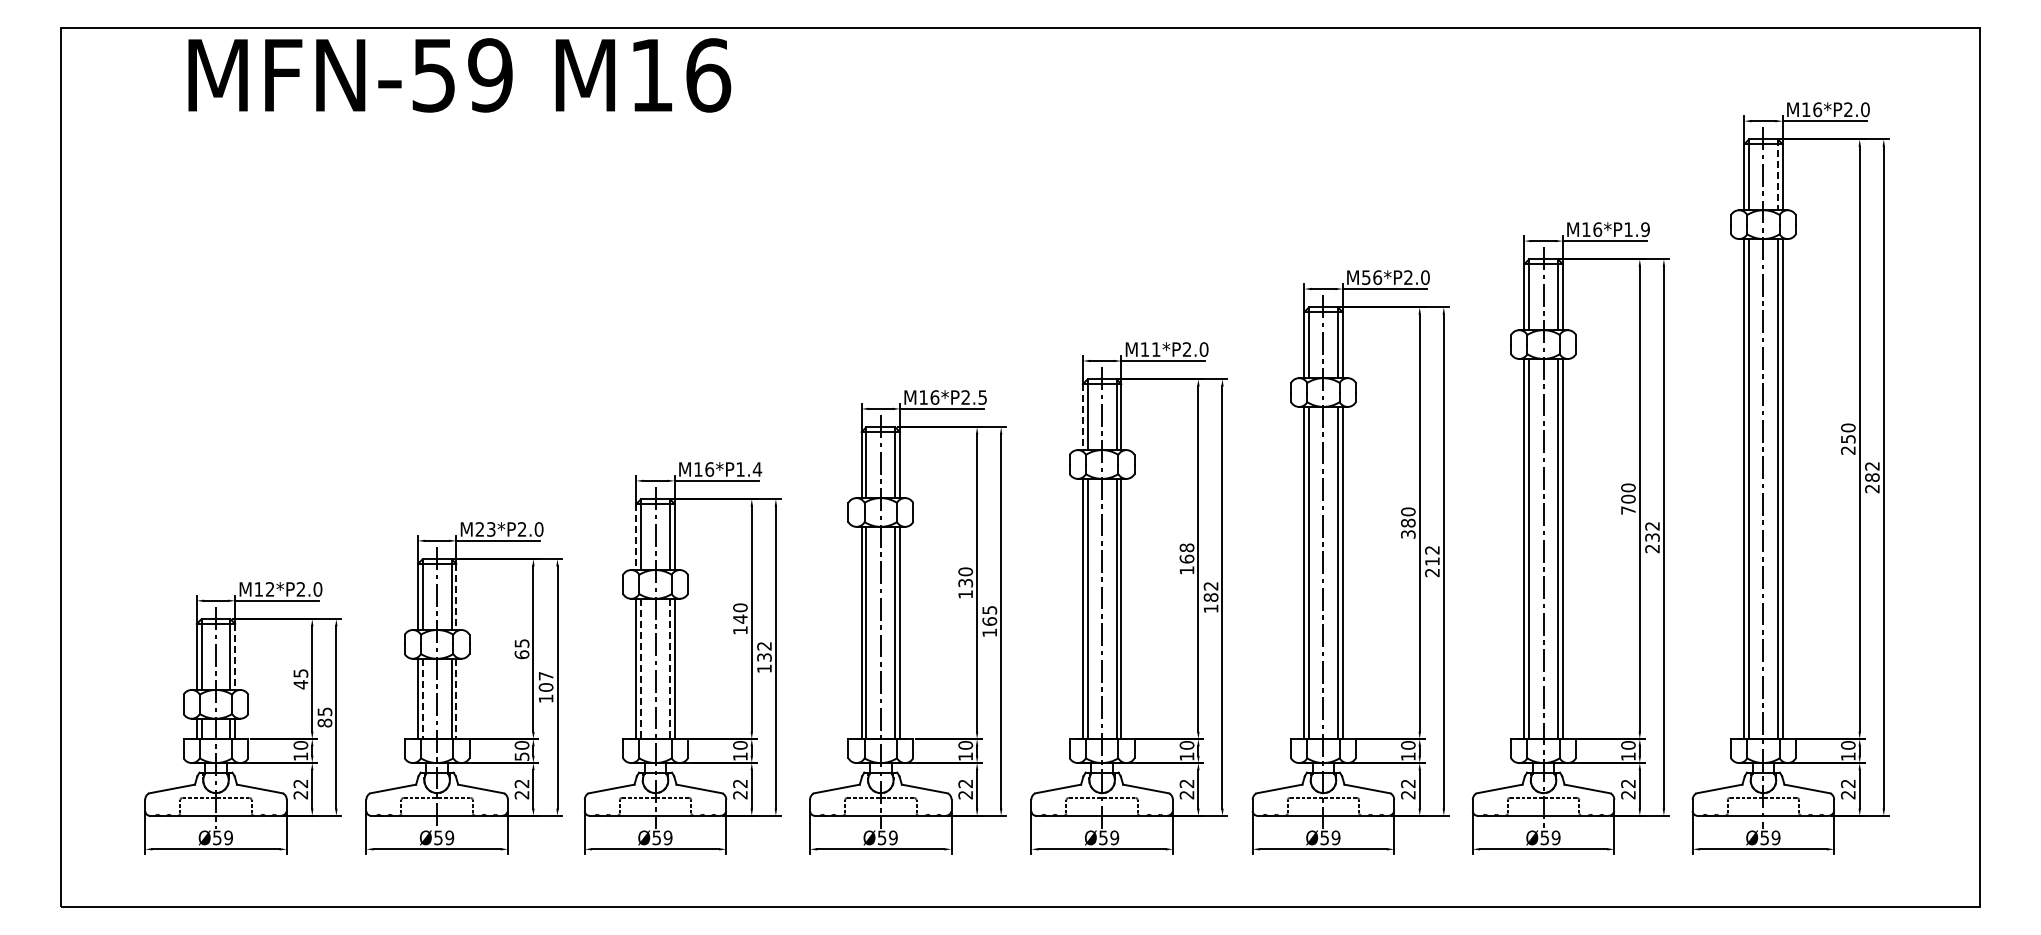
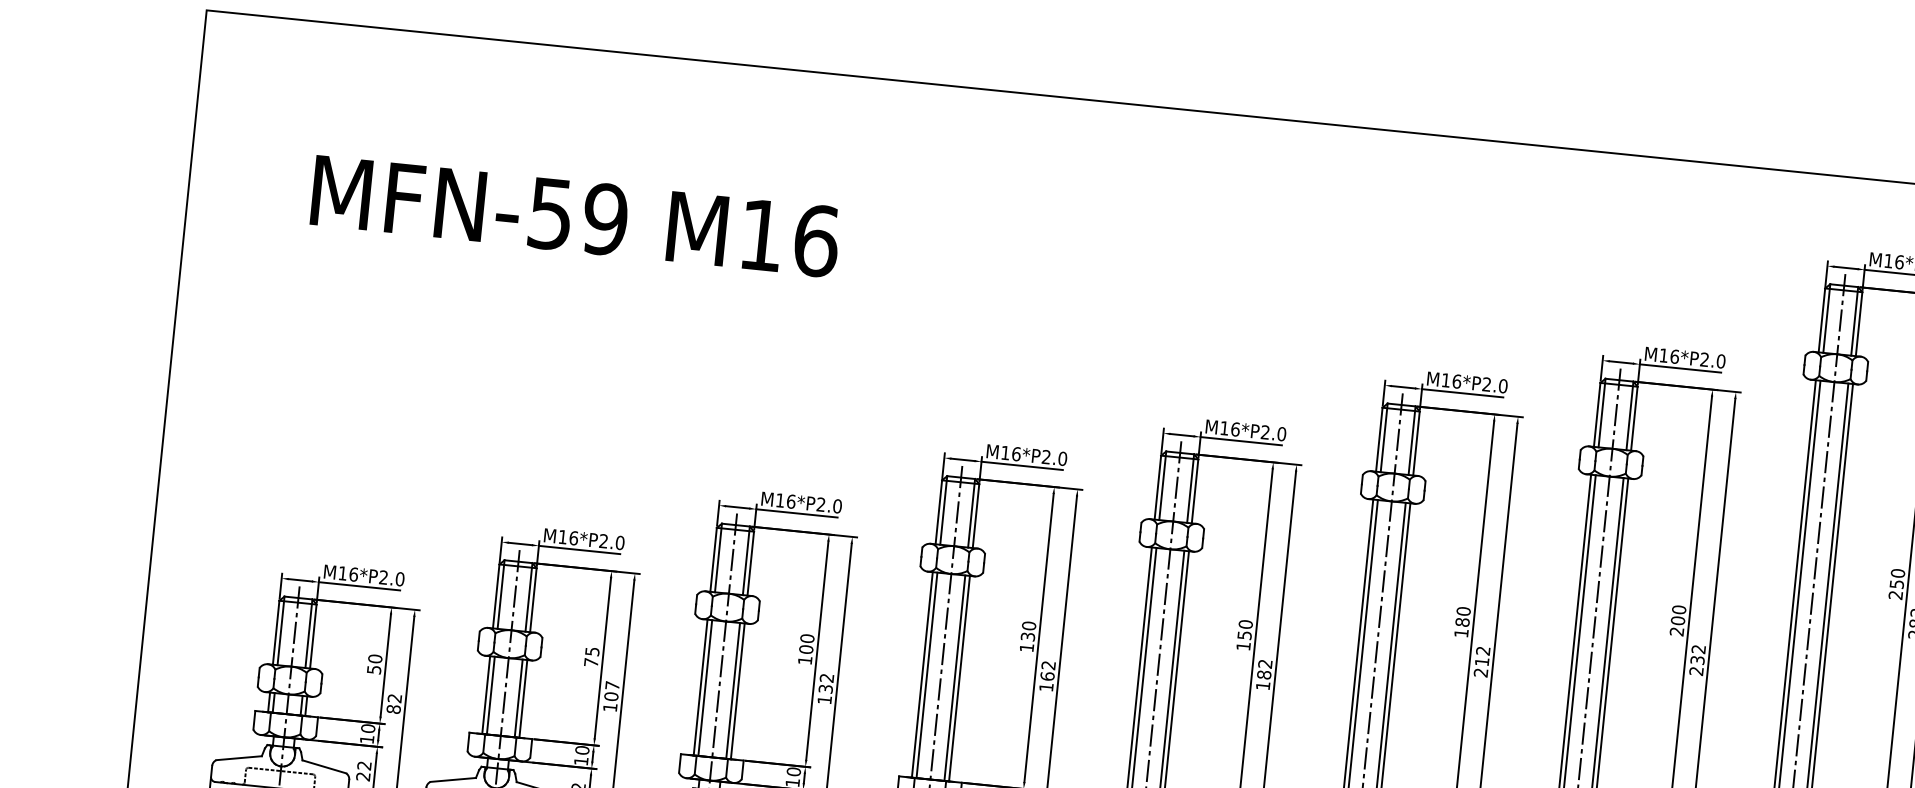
text: (459, 75) -> (575, 216), moved
line: (1777, 175) -> (1854, 321), dashed -> solid
text: (1636, 229) -> (1712, 360), M16*P1.9 -> M16*P2.0
text: (1366, 277) -> (1446, 380), M56*P2.0 -> M16*P2.0
text: (1156, 349) -> (1235, 429), M11*P2.0 -> M16*P2.0
text: (982, 397) -> (1062, 458), M16*P2.5 -> M16*P2.0
line: (1082, 417) -> (1157, 487), dashed -> solid
text: (749, 469) -> (829, 505), M16*P1.4 -> M16*P2.0
text: (1628, 510) -> (1677, 631), 700 -> 200
text: (485, 529) -> (568, 537), M23*P2.0 -> M16*P2.0
text: (1408, 534) -> (1461, 633), 380 -> 180
line: (636, 537) -> (713, 560), dashed -> solid
text: (1186, 553) -> (1244, 629), 168 -> 150
text: (269, 589) -> (353, 574), M12*P2.0 -> M16*P2.0
line: (456, 597) -> (533, 600), dashed -> solid
text: (989, 610) -> (1048, 665), 165 -> 162
text: (740, 618) -> (806, 648), 140 -> 100
text: (521, 654) -> (590, 662), 65 -> 75
line: (235, 657) -> (313, 637), dashed -> solid
line: (641, 669) -> (705, 688), dashed -> solid
line: (669, 669) -> (732, 691), dashed -> solid
text: (300, 679) -> (374, 664), 45 -> 50
line: (422, 699) -> (490, 696), dashed -> solid
line: (456, 699) -> (523, 699), dashed -> solid
text: (324, 711) -> (394, 698), 85 -> 82
text: (521, 756) -> (580, 761), 50 -> 10

